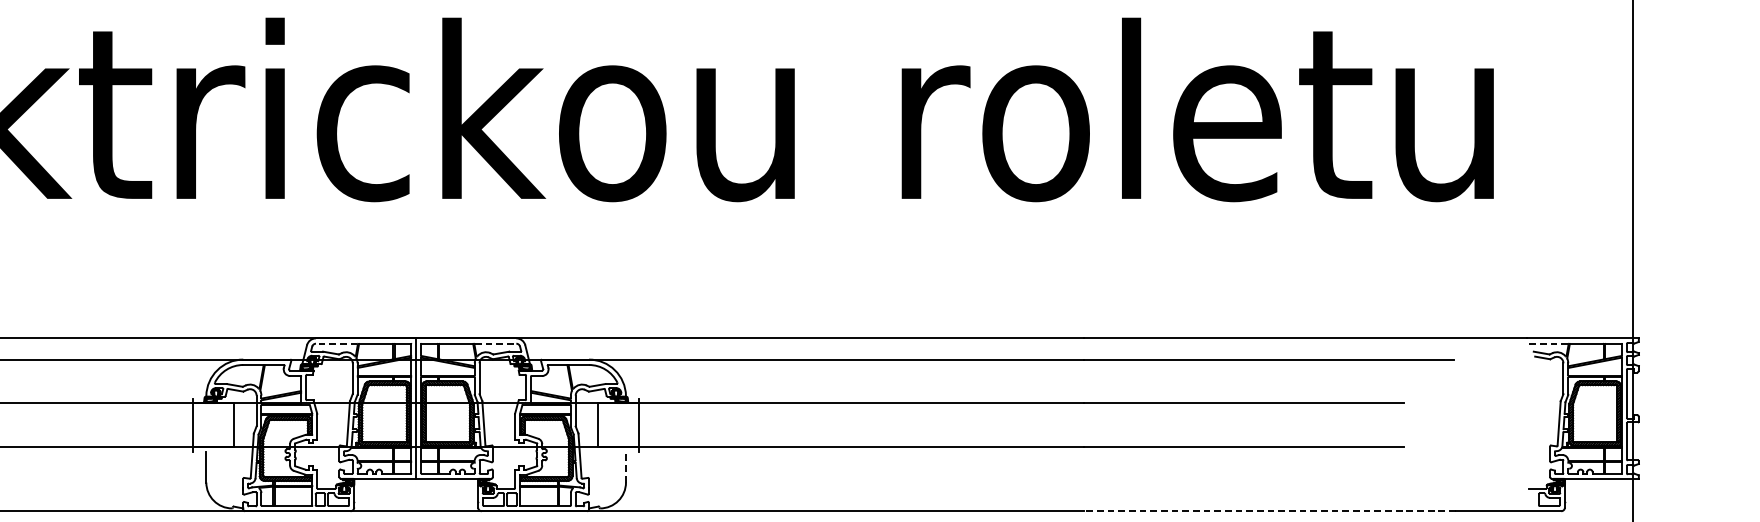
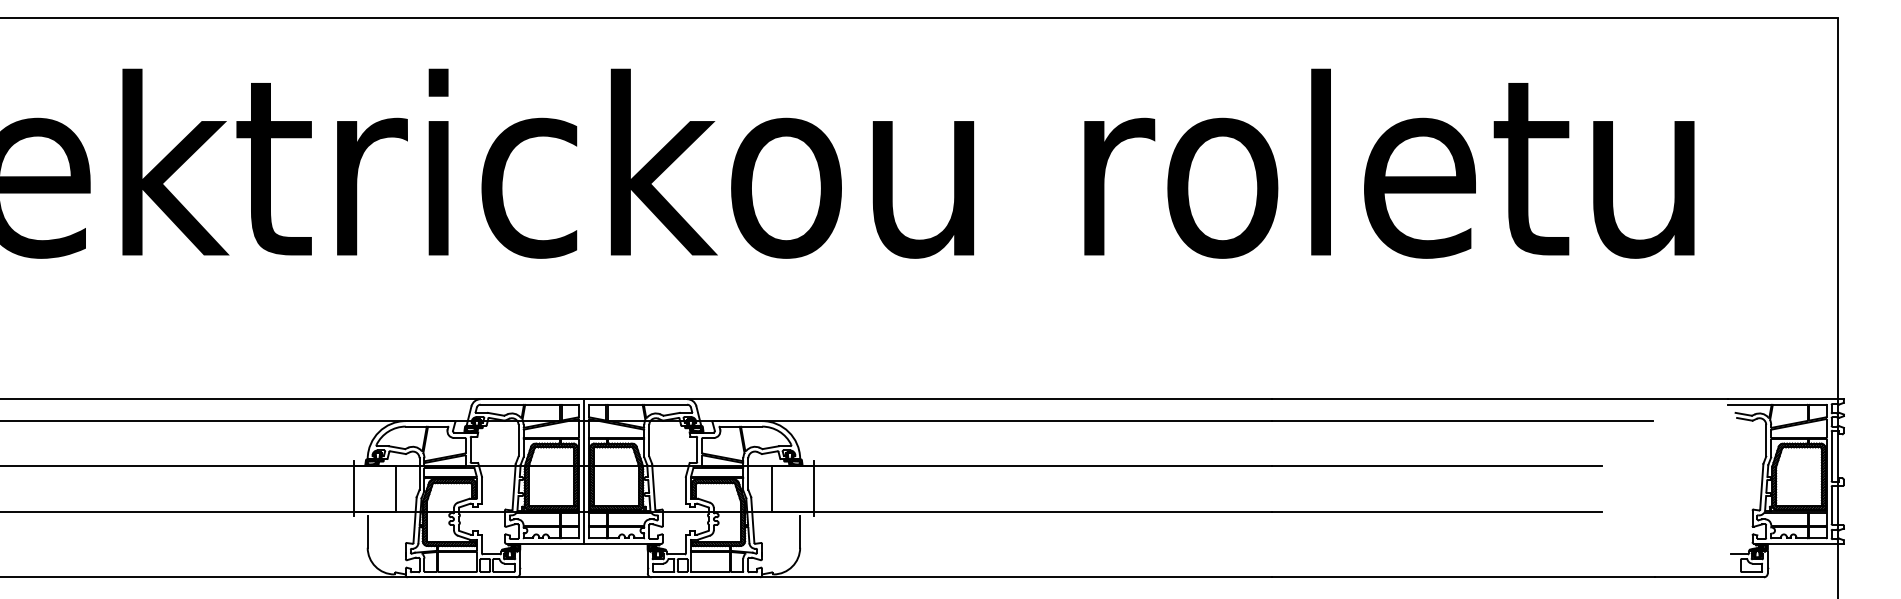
line: (336, 343) -> (501, 404), dashed -> solid
line: (496, 343) -> (666, 404), dashed -> solid
line: (1547, 343) -> (1749, 404), dashed -> solid
line: (626, 467) -> (800, 532), dashed -> solid
line: (1269, 511) -> (1463, 577), dashed -> solid

